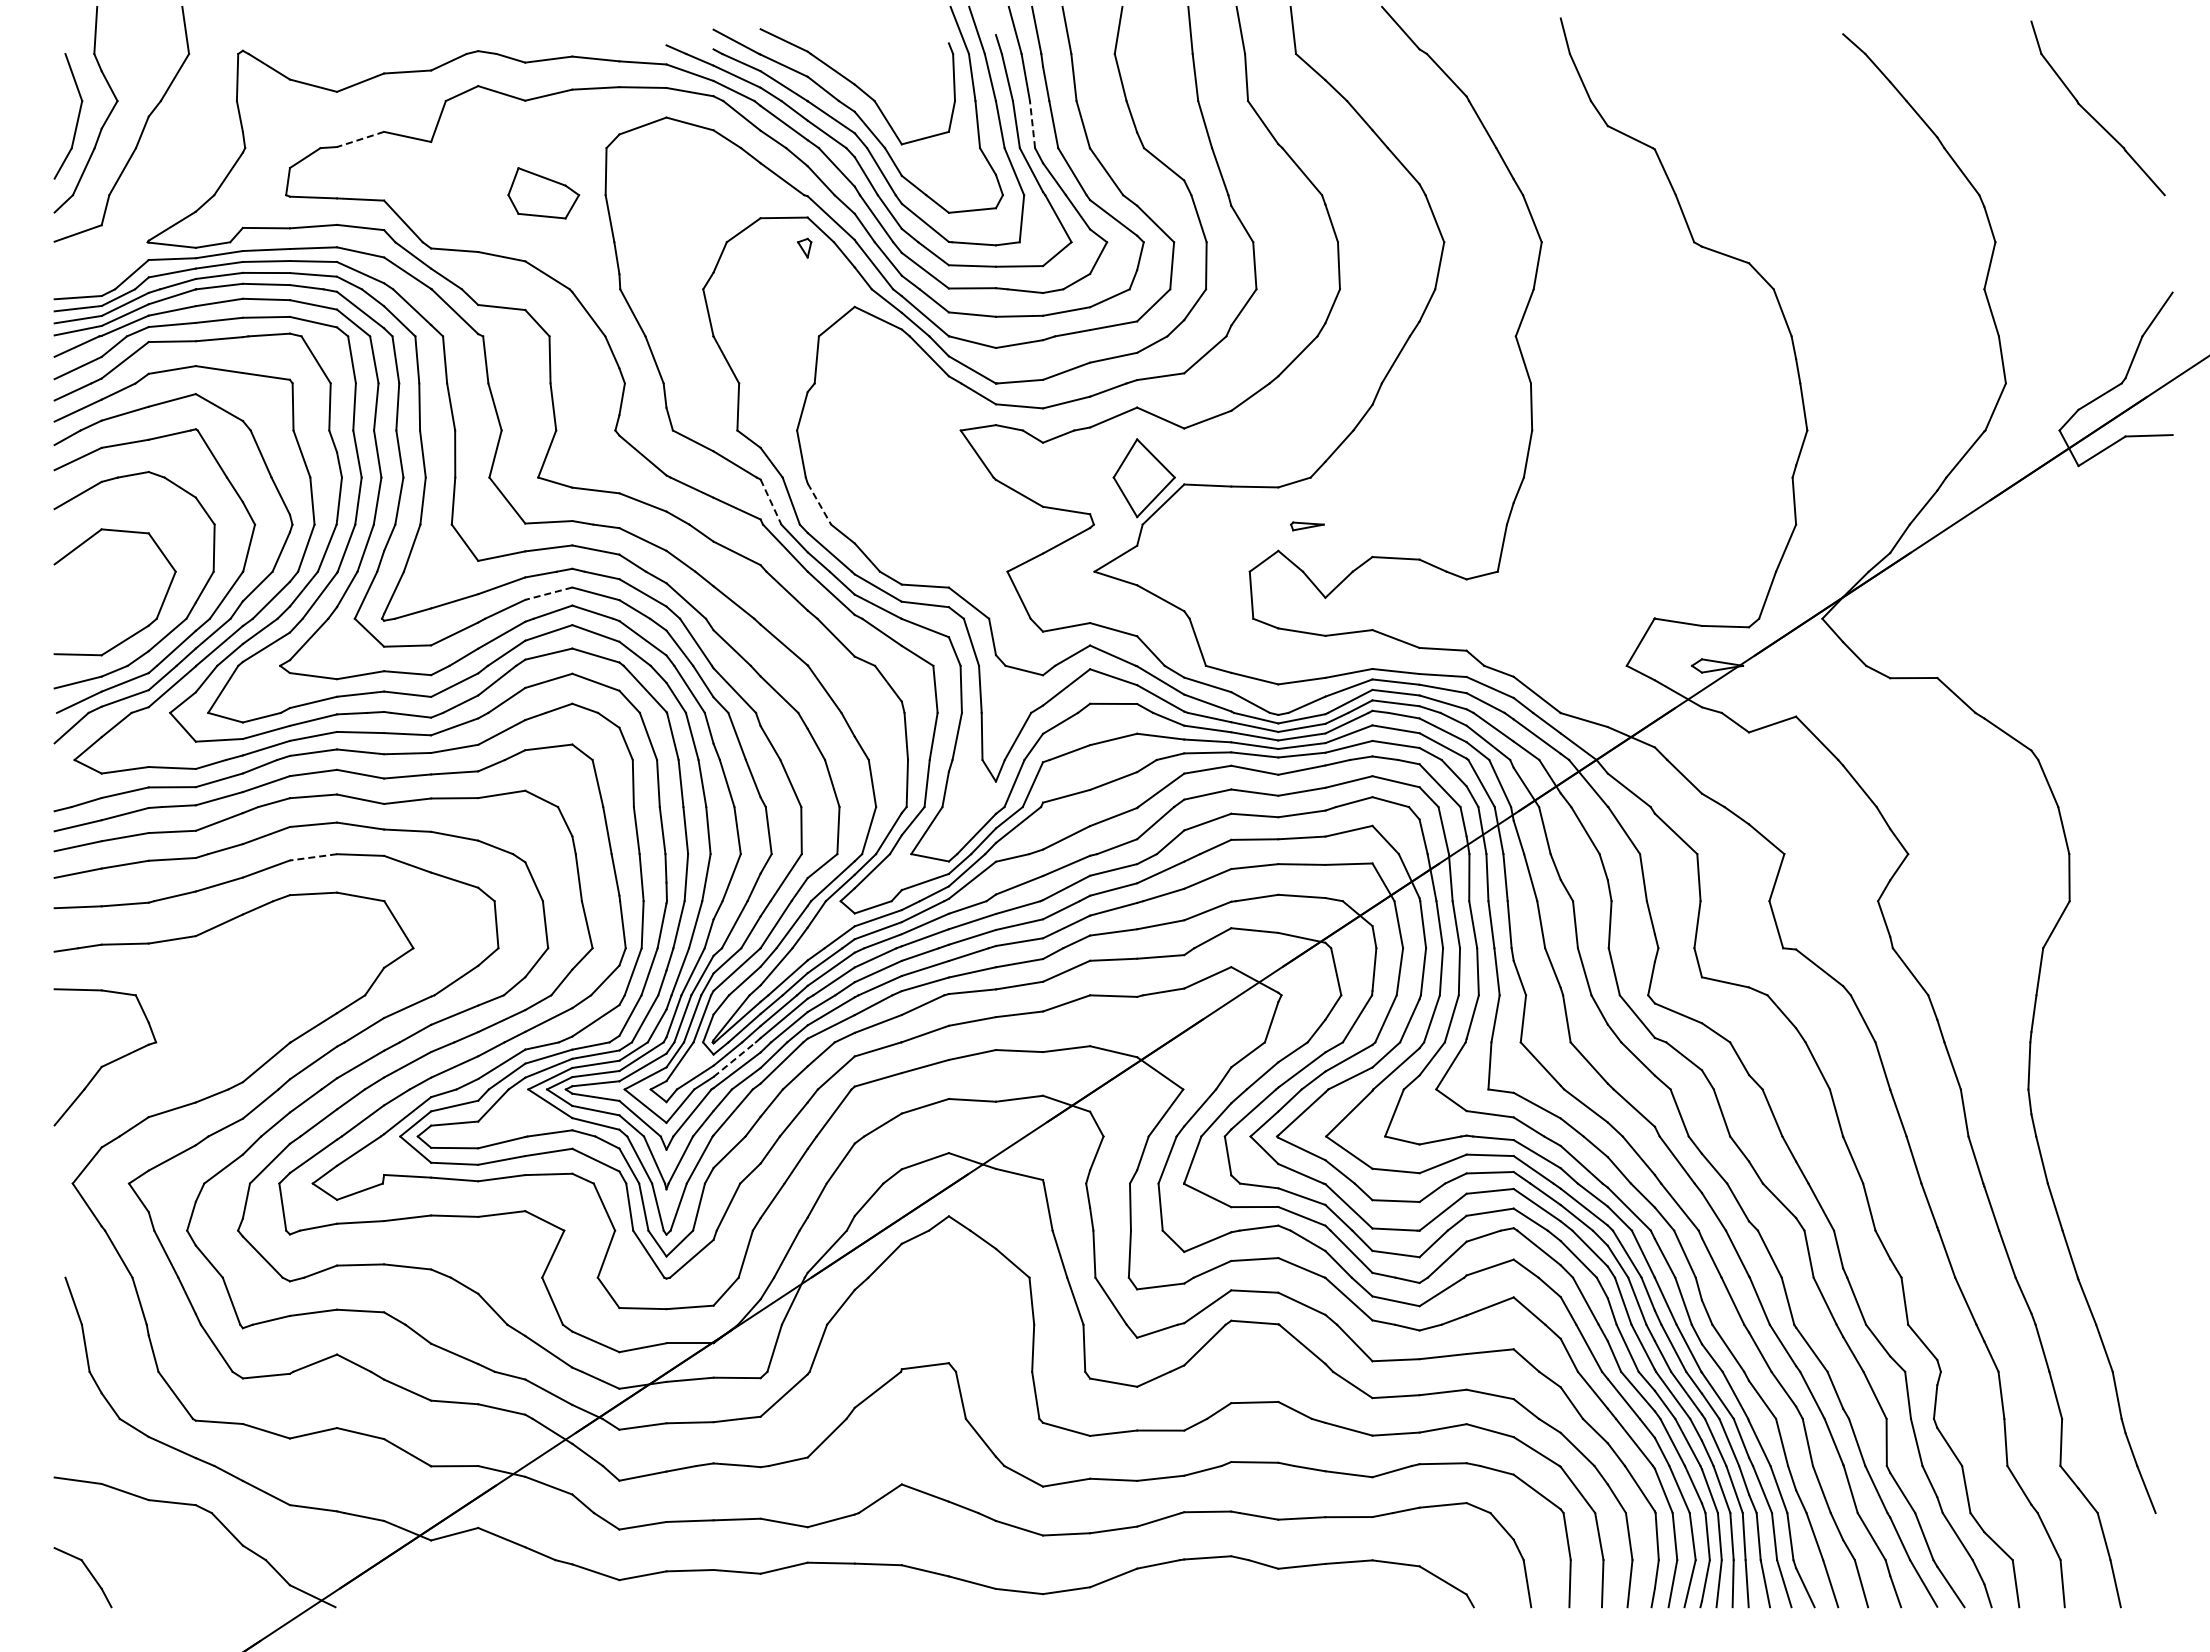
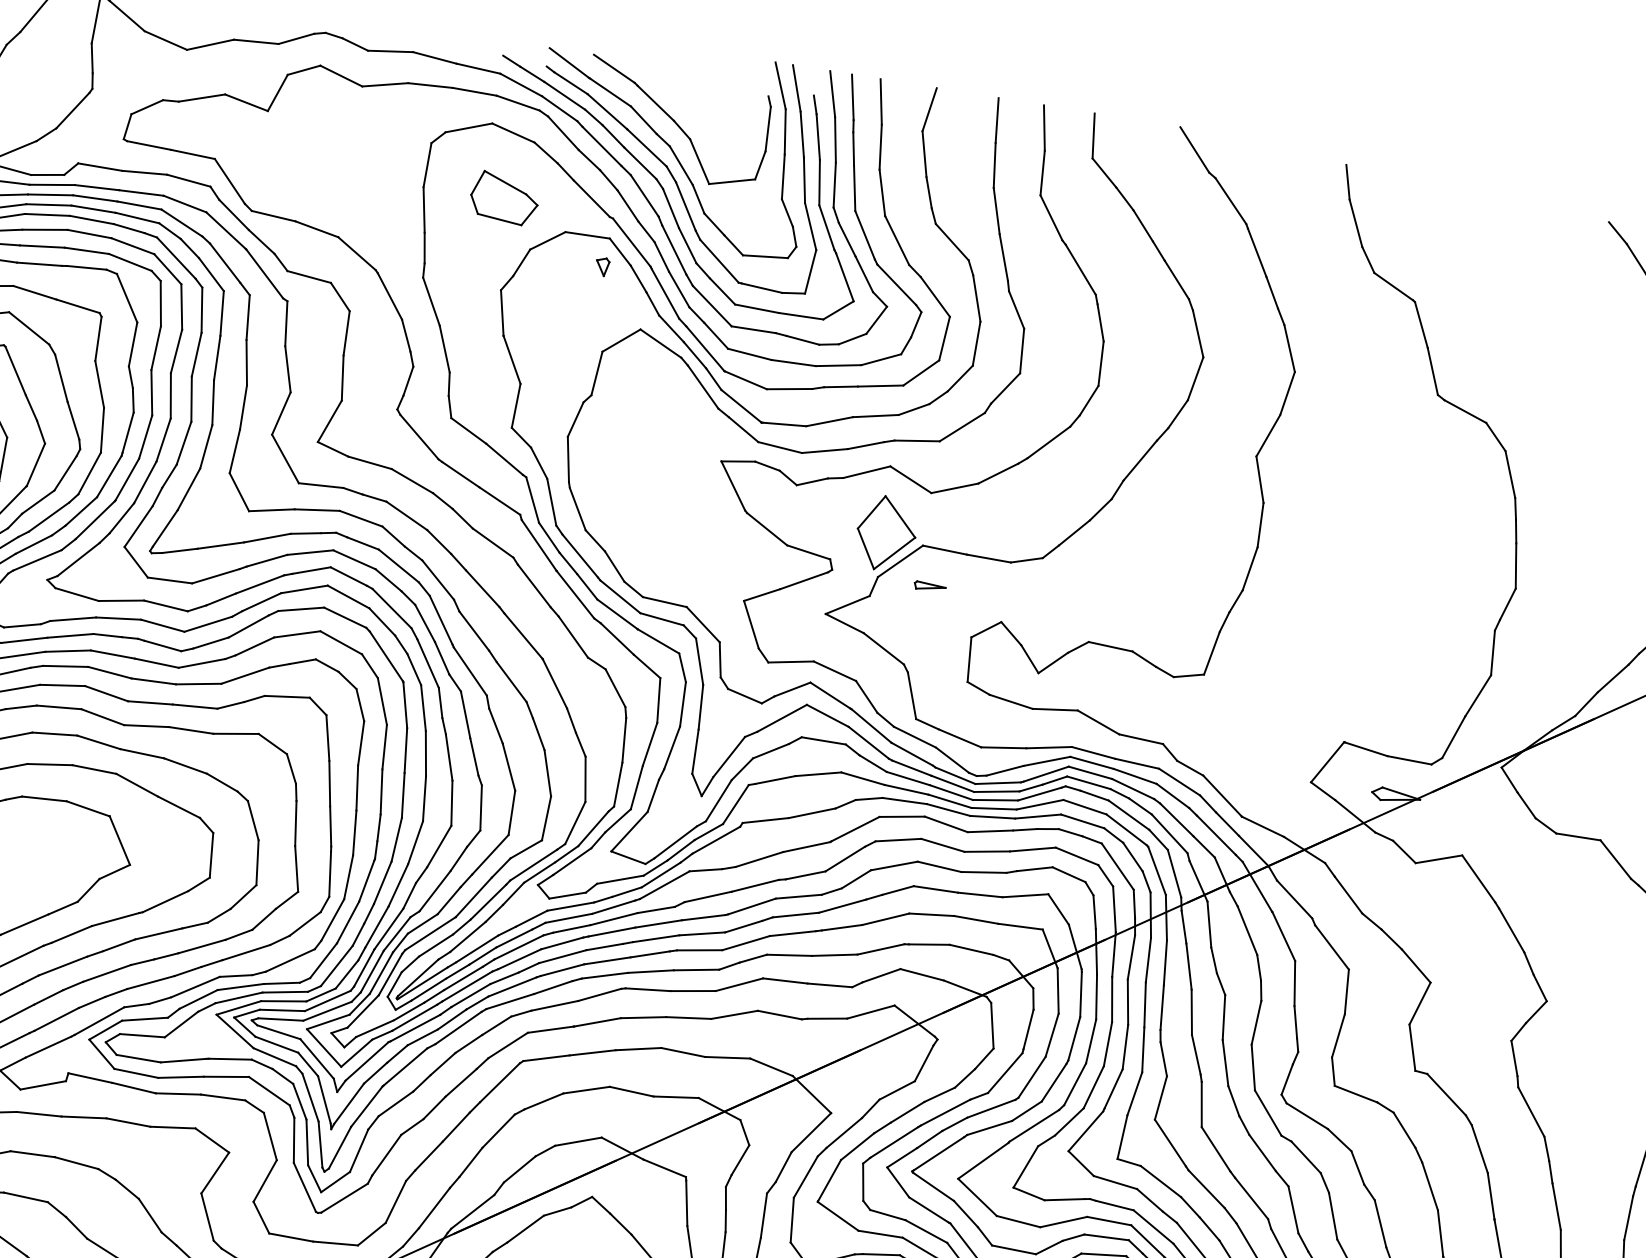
line: (1032, 124) -> (834, 185), dashed -> solid
line: (360, 139) -> (201, 98), dashed -> solid
part: (543, 193) -> (504, 198), moved
line: (771, 502) -> (533, 500), dashed -> solid
line: (819, 504) -> (577, 509), dashed -> solid
part: (1307, 526) -> (930, 587), moved
line: (548, 593) -> (310, 552), dashed -> solid
line: (313, 857) -> (49, 764), dashed -> solid
line: (735, 1059) -> (415, 1017), dashed -> solid

